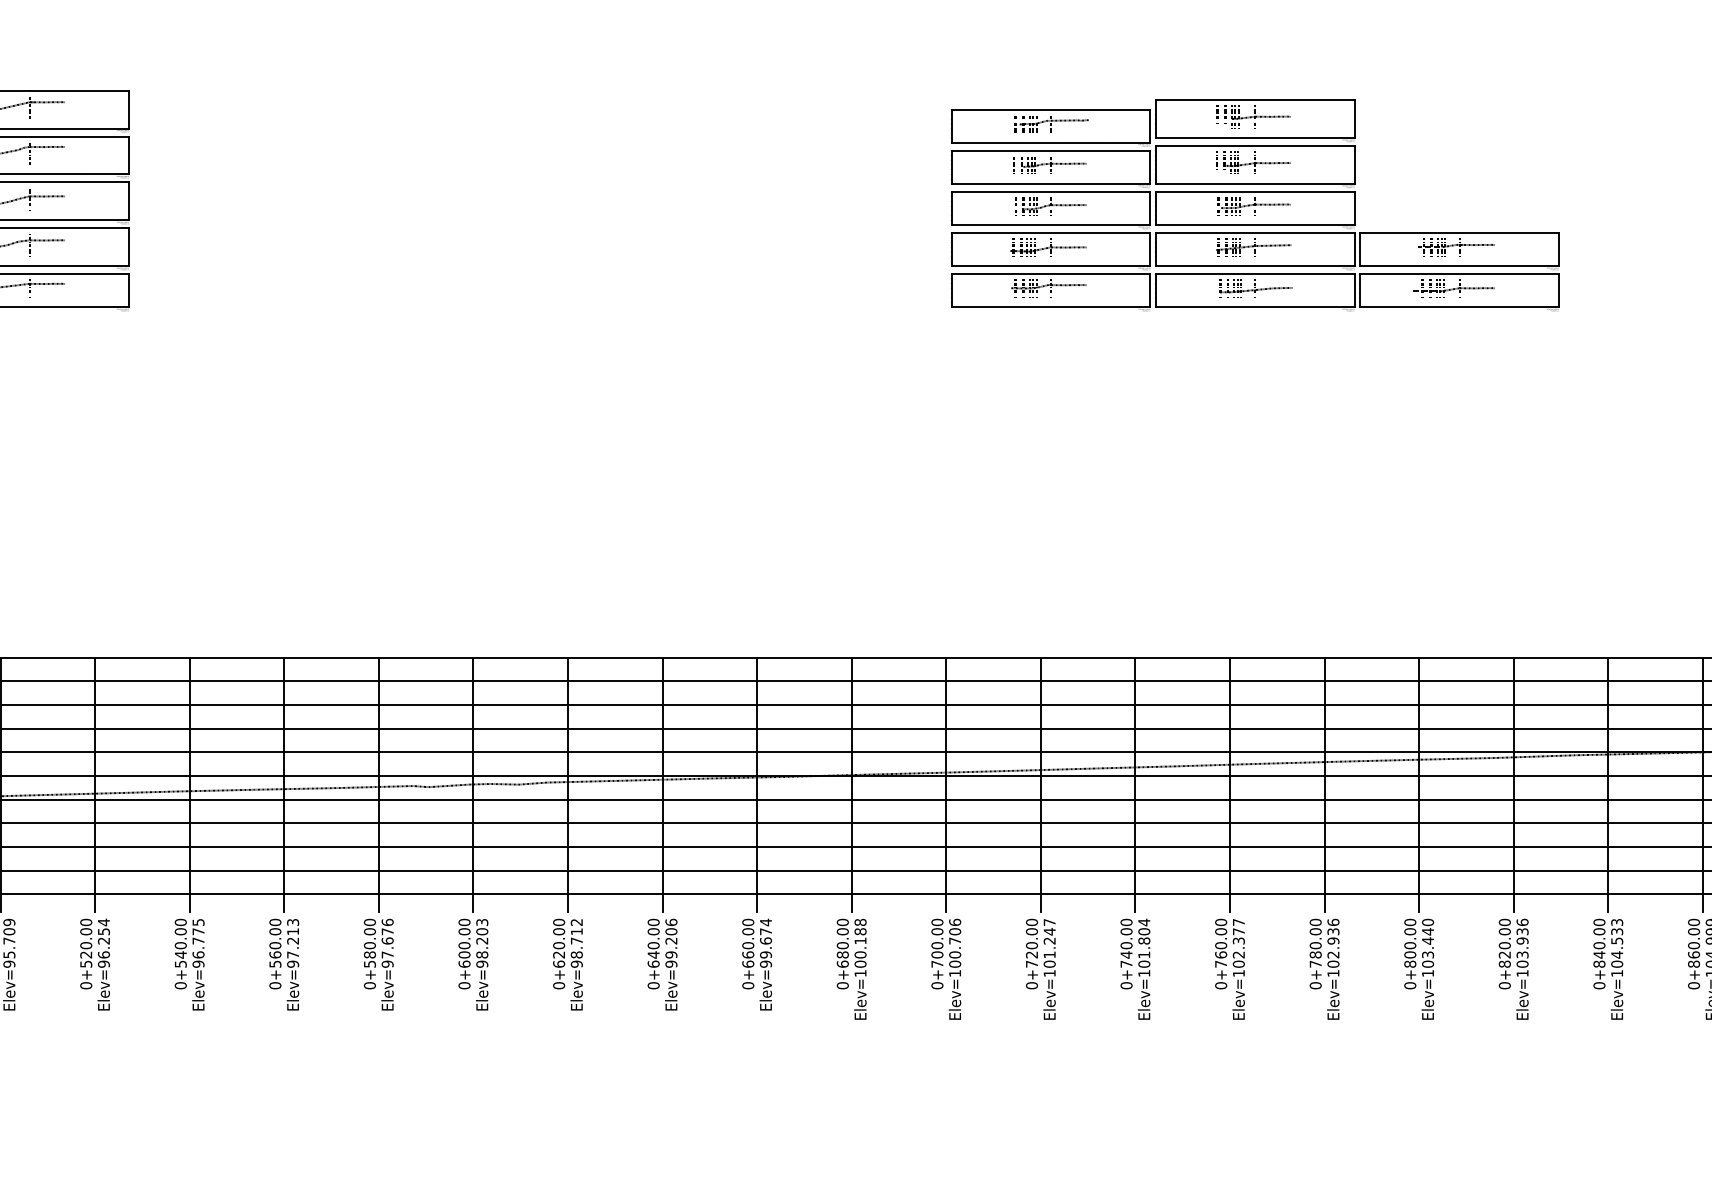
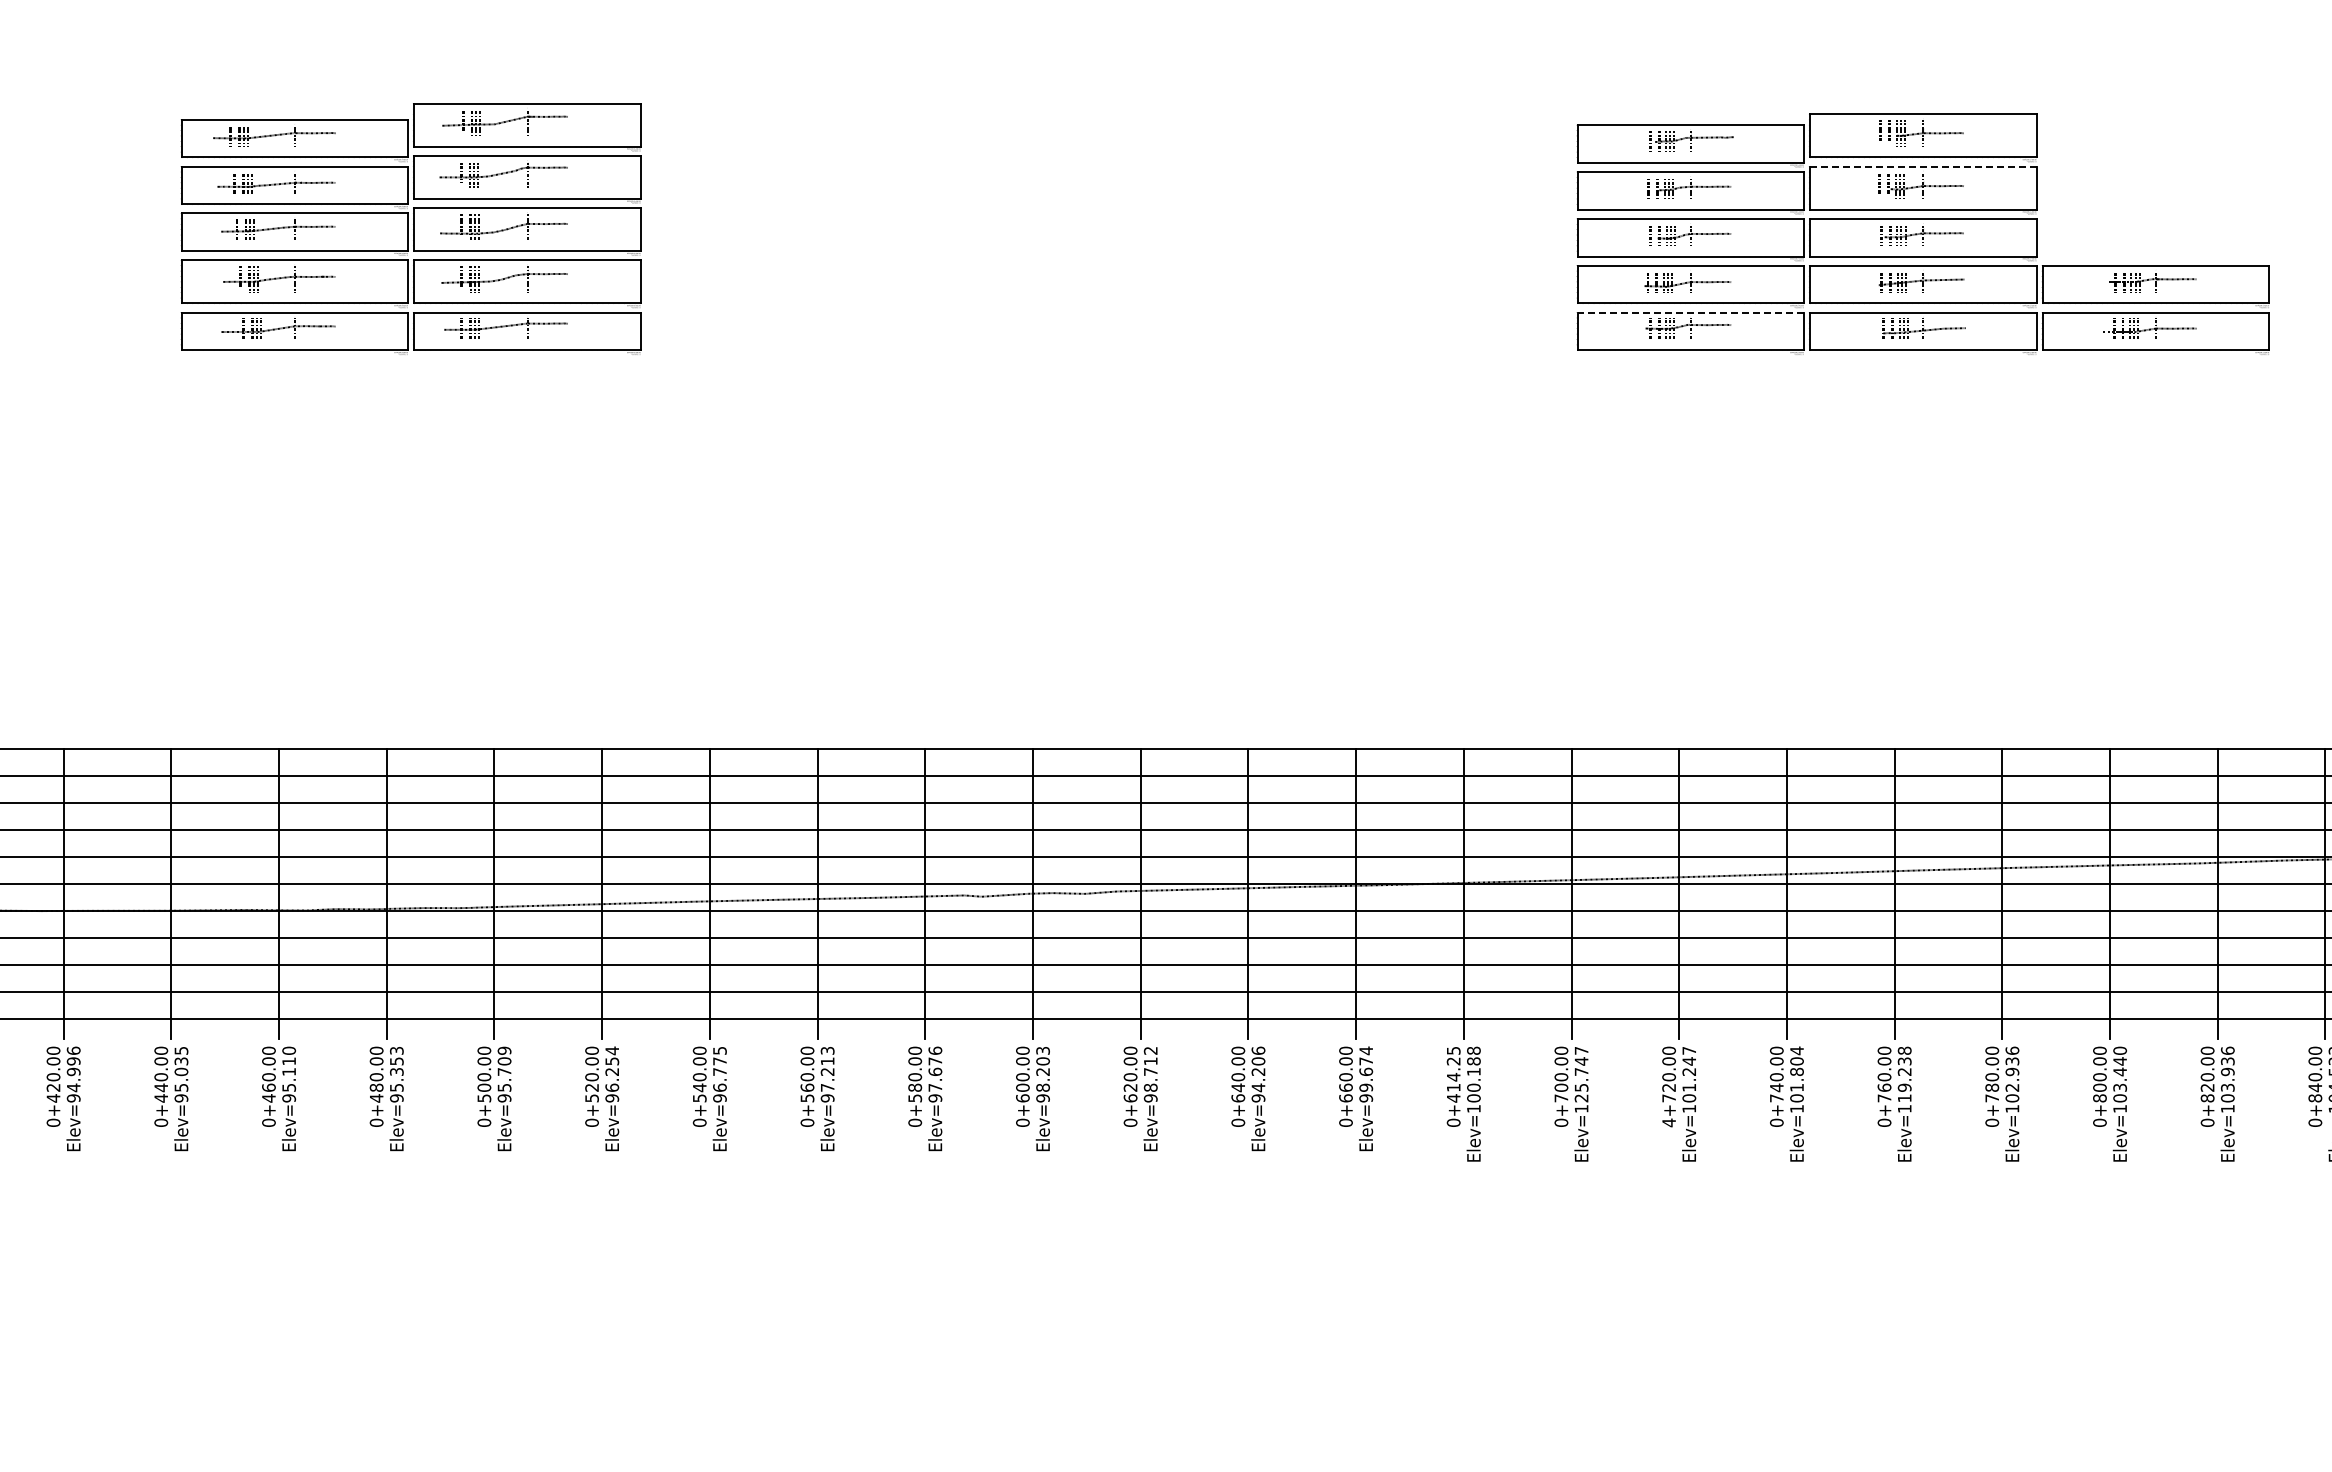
line: (1254, 145) -> (1922, 166), solid -> dashed
line: (1050, 274) -> (1690, 312), solid -> dashed
text: (842, 943) -> (1453, 1074), 0+680.00 -> 0+414.25
text: (955, 943) -> (1581, 1074), Elev=100.706 -> Elev=125.747
text: (1238, 943) -> (1904, 1074), Elev=102.377 -> Elev=119.238
text: (671, 954) -> (1258, 1087), Elev=99.206 -> Elev=94.206
text: (1031, 985) -> (1668, 1122), 0+720.00 -> 4+720.00

